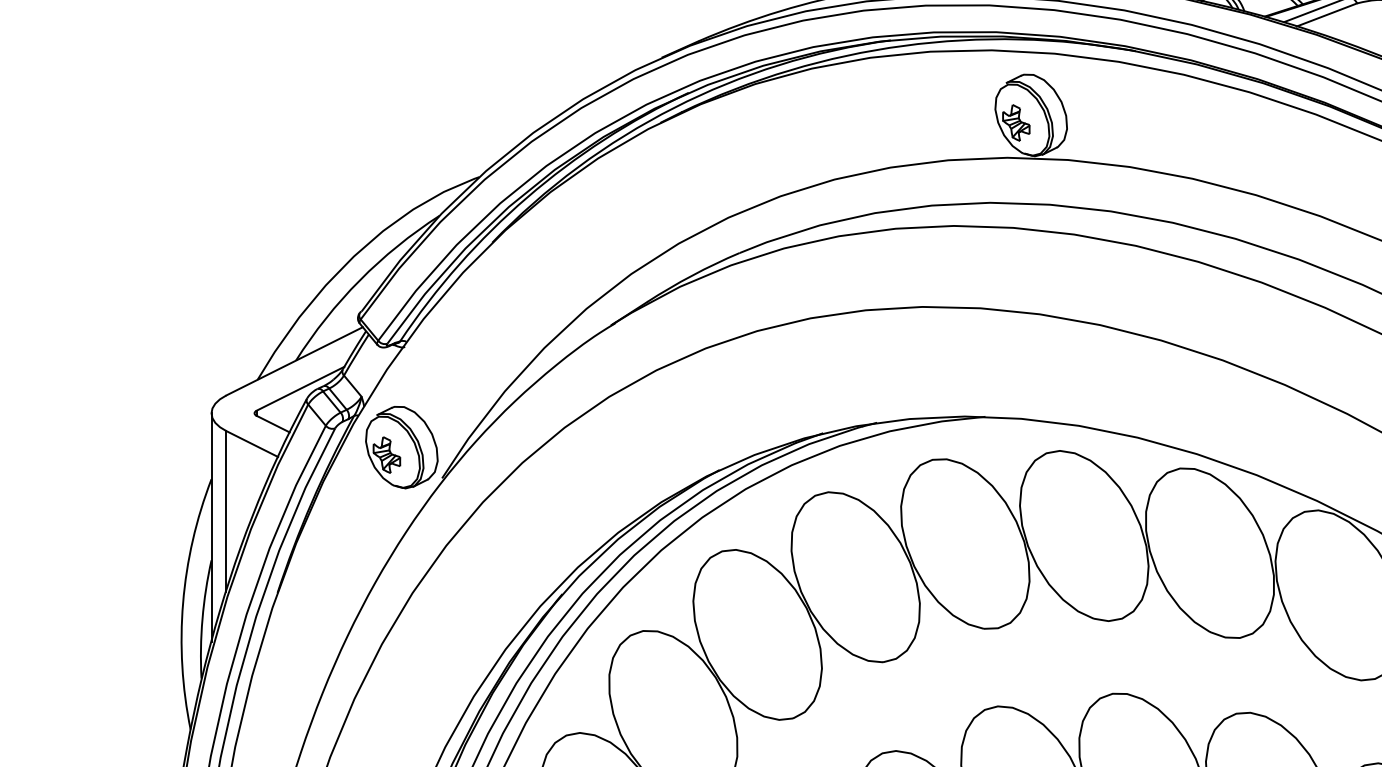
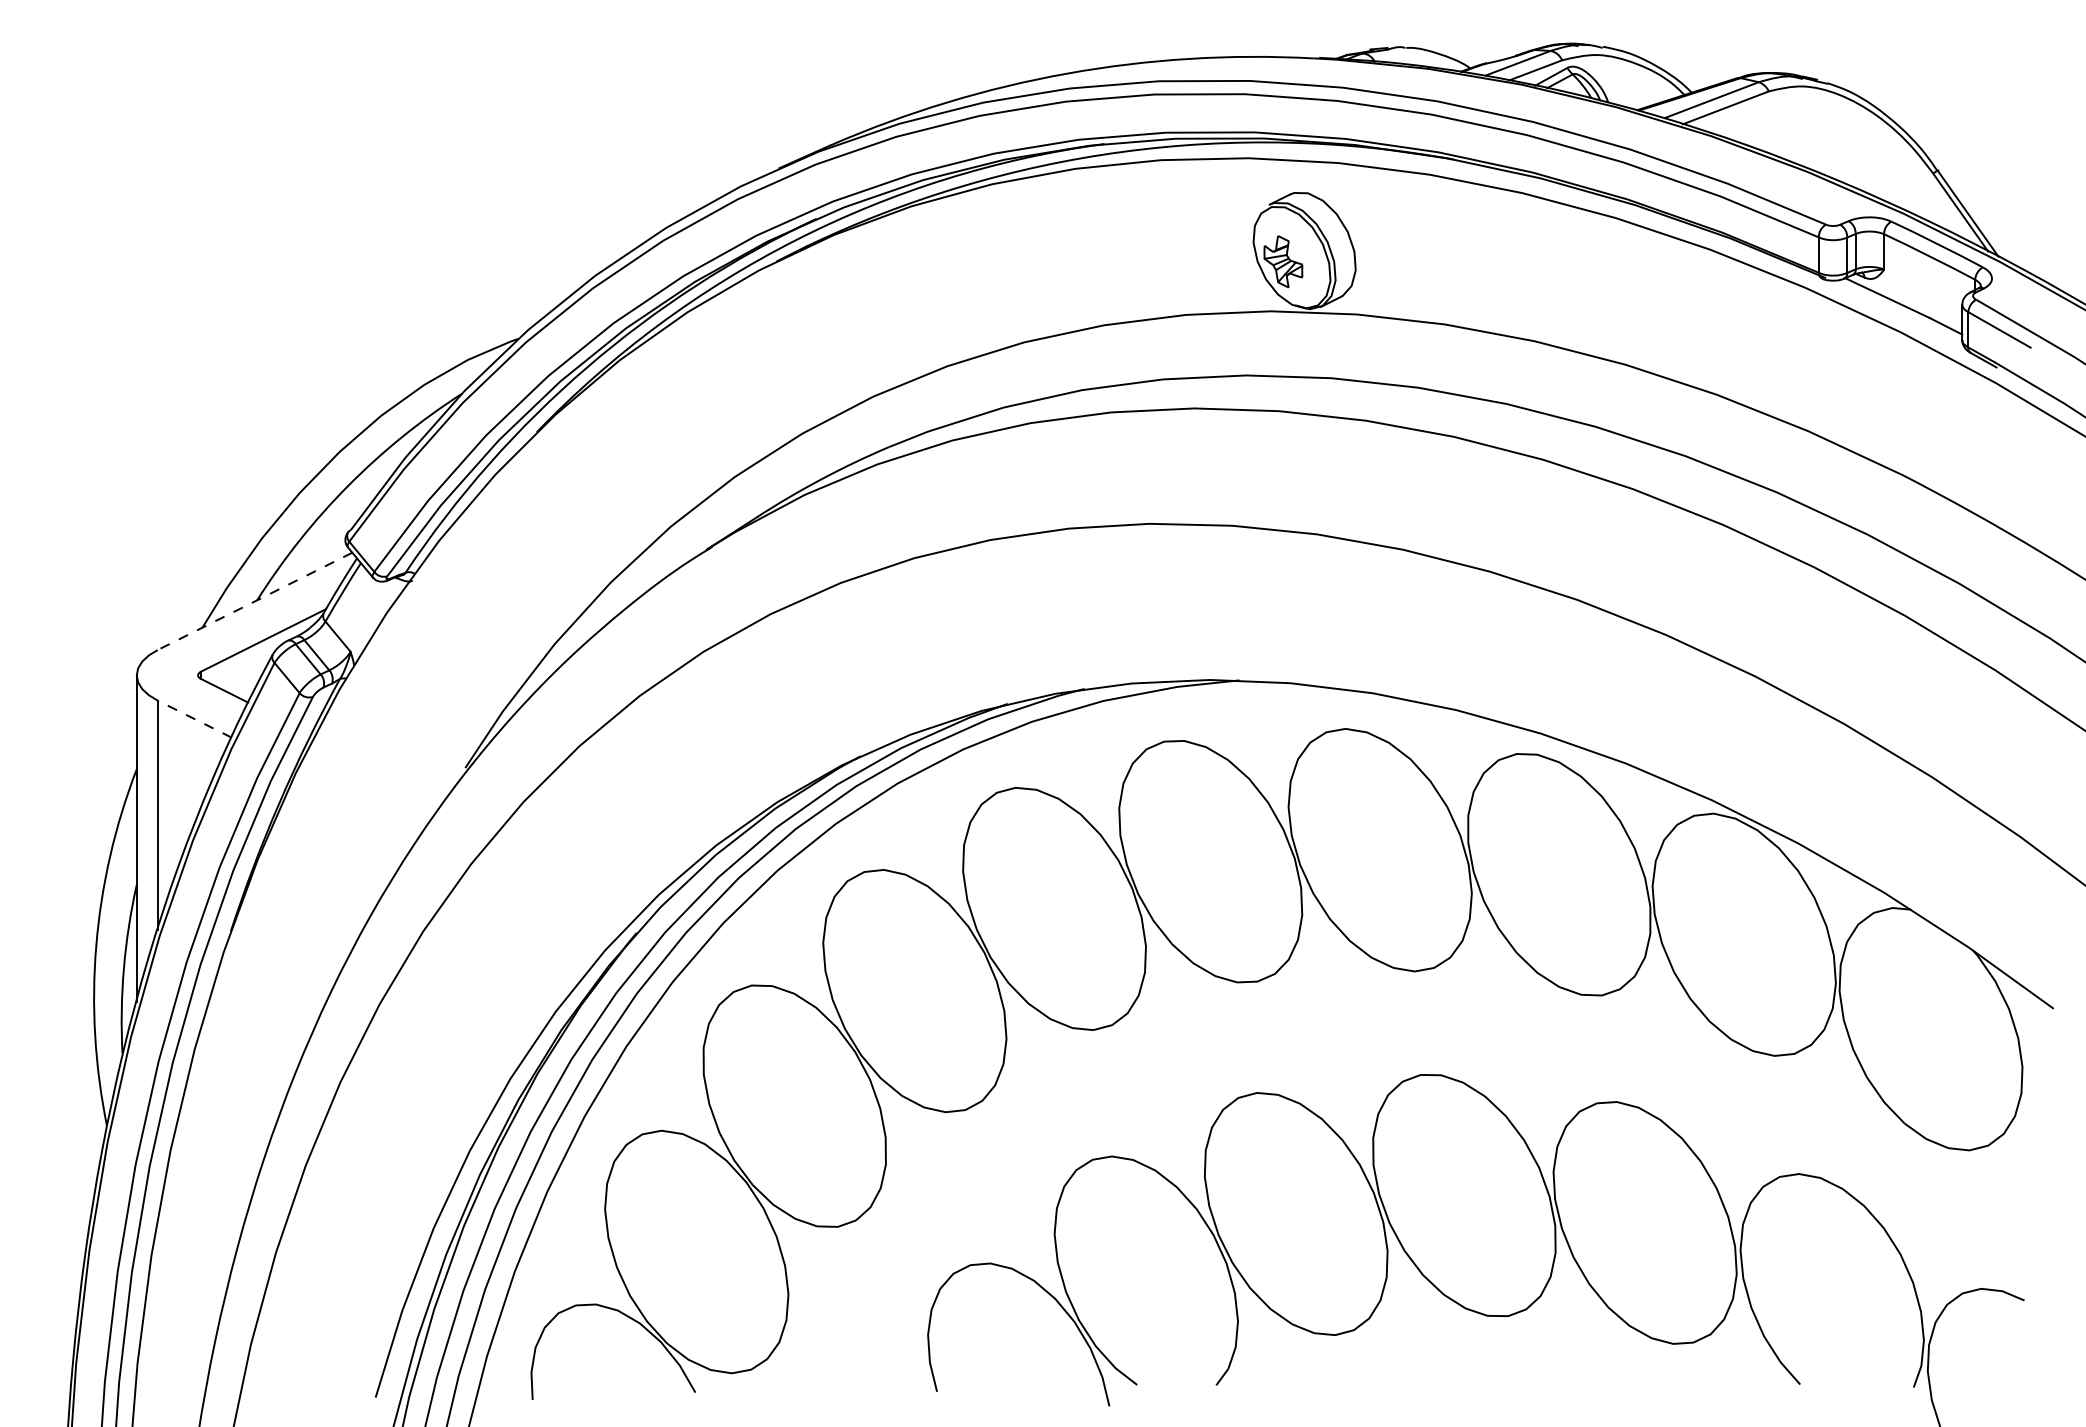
line: (294, 361) -> (255, 601), solid -> dashed
line: (252, 443) -> (194, 718), solid -> dashed
part: (401, 447) -> (407, 724), removed

